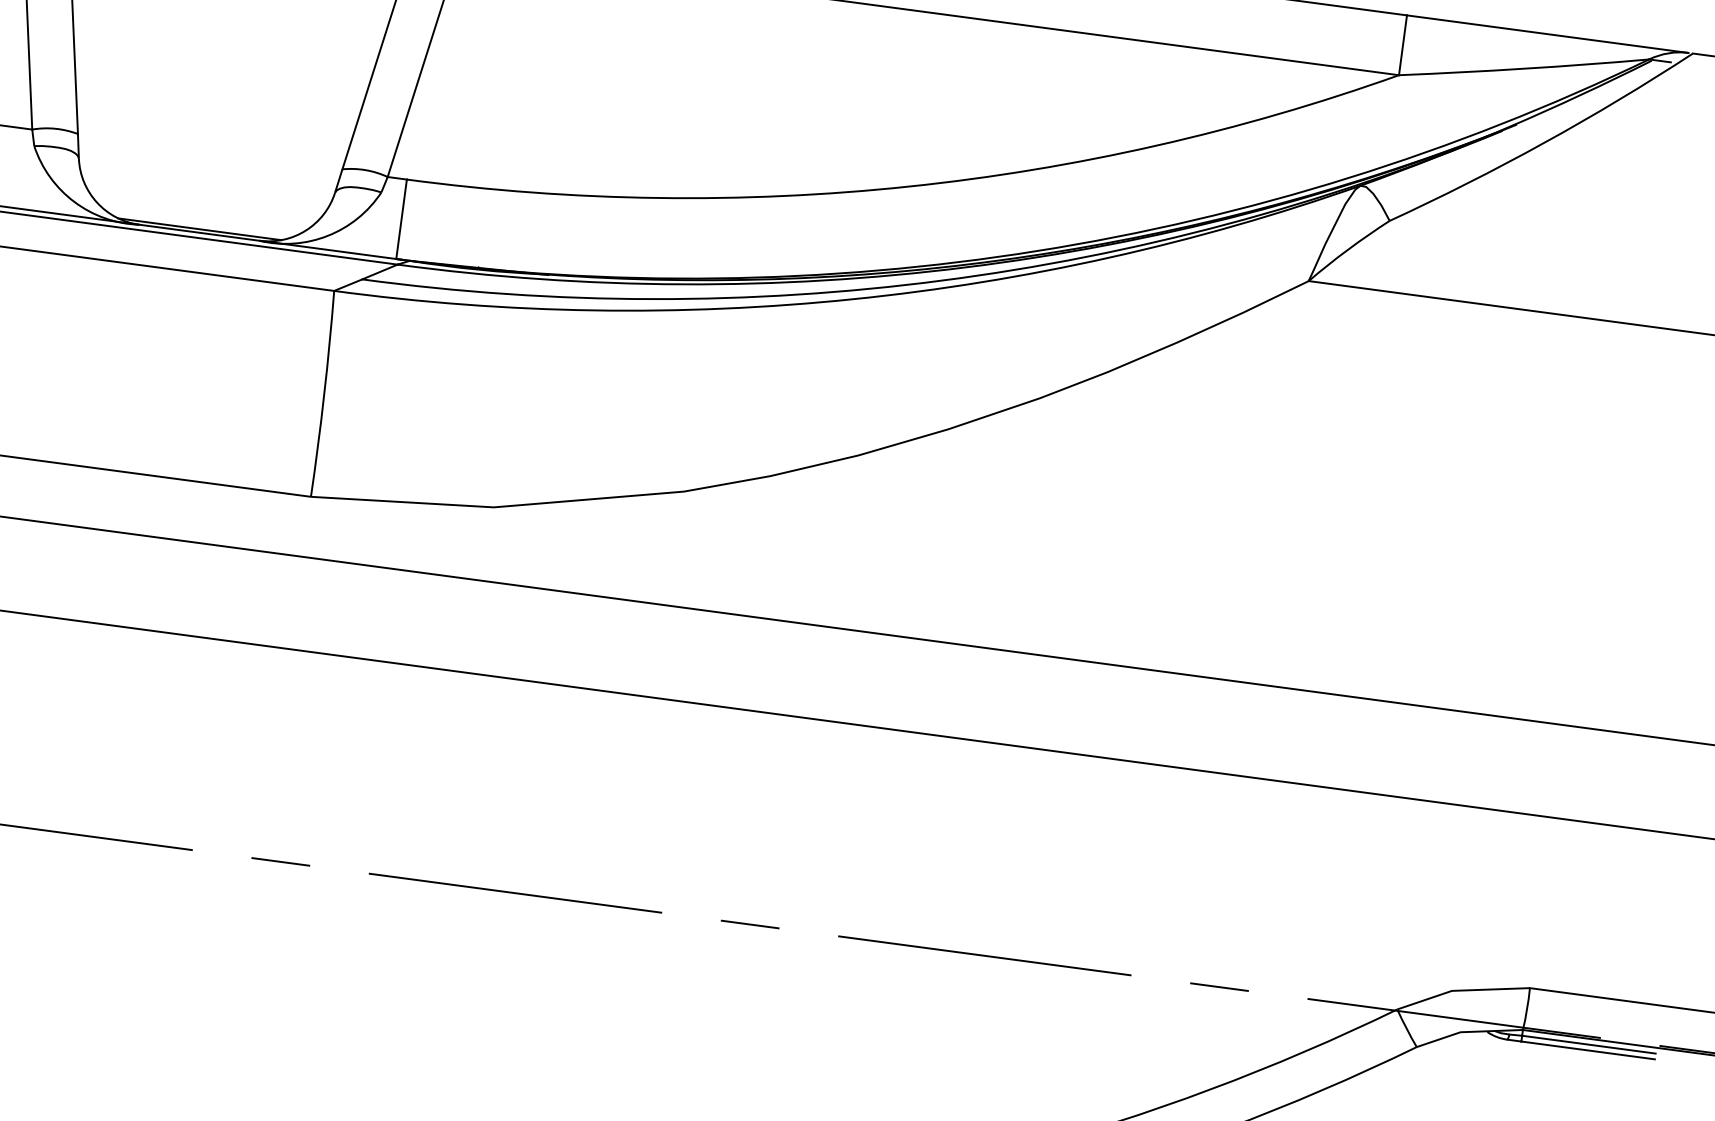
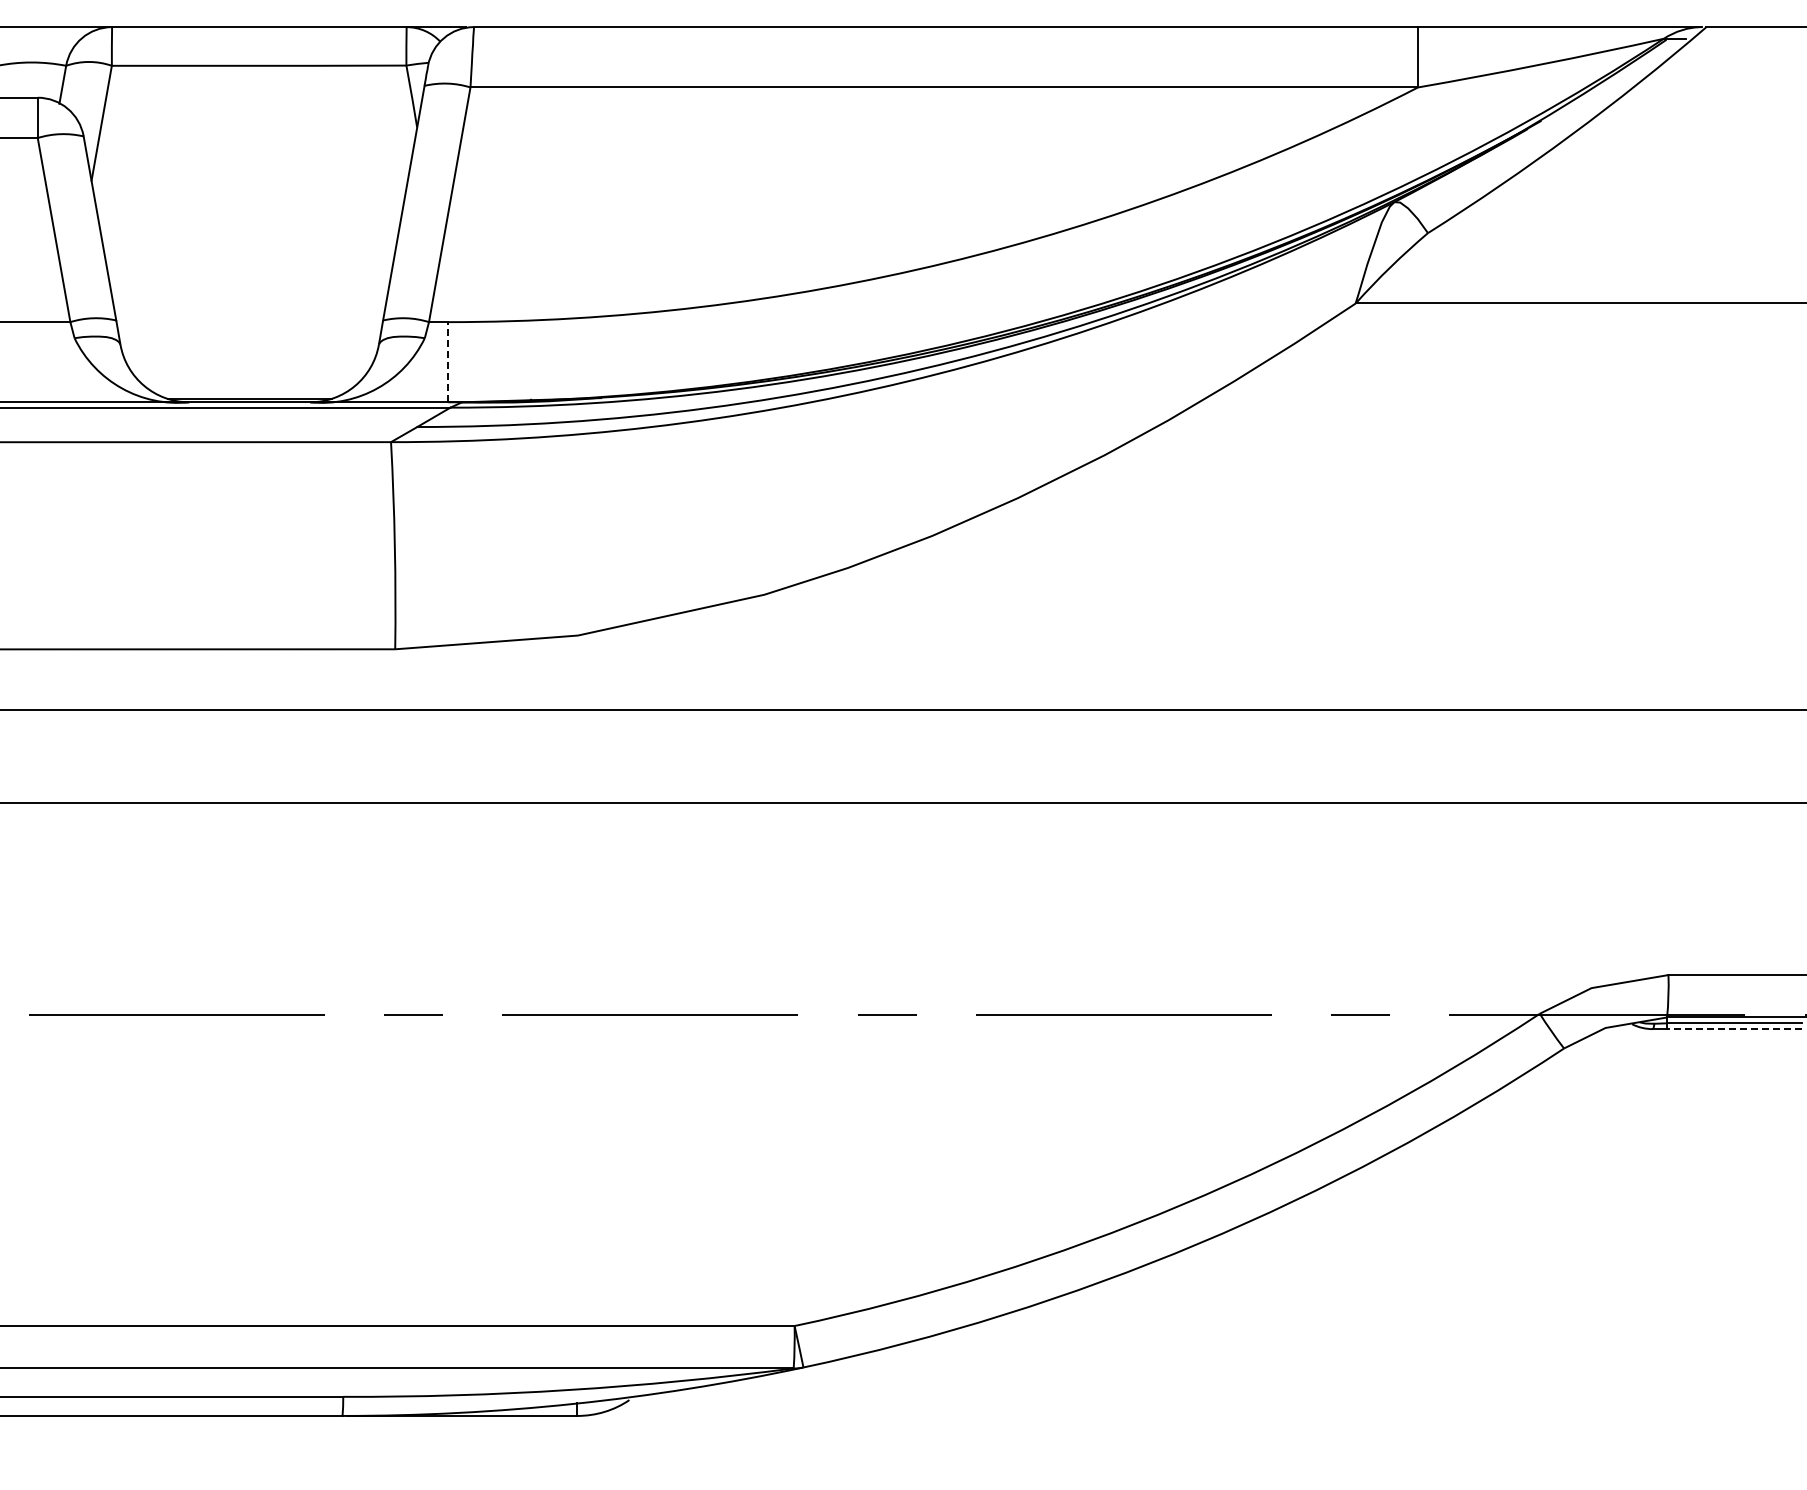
line: (401, 218) -> (448, 361), solid -> dashed
line: (1587, 1050) -> (1733, 1029), solid -> dashed

